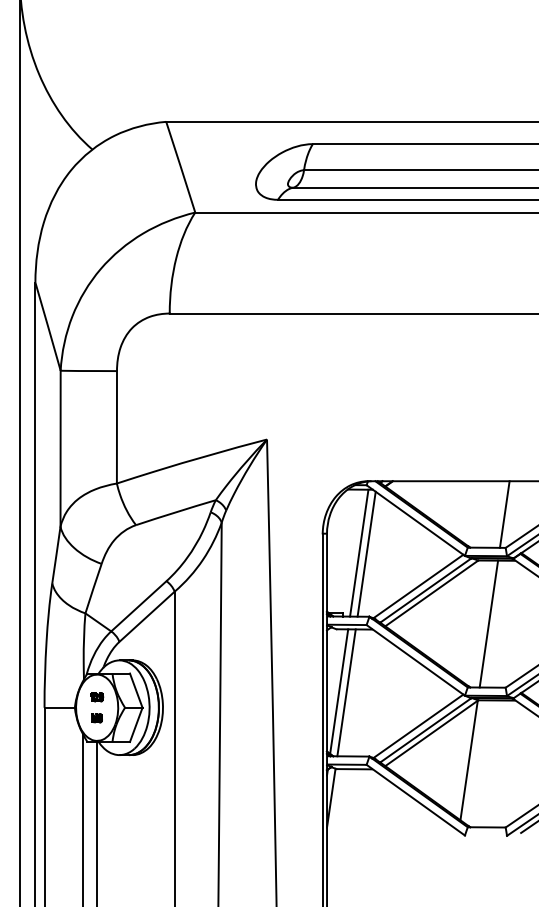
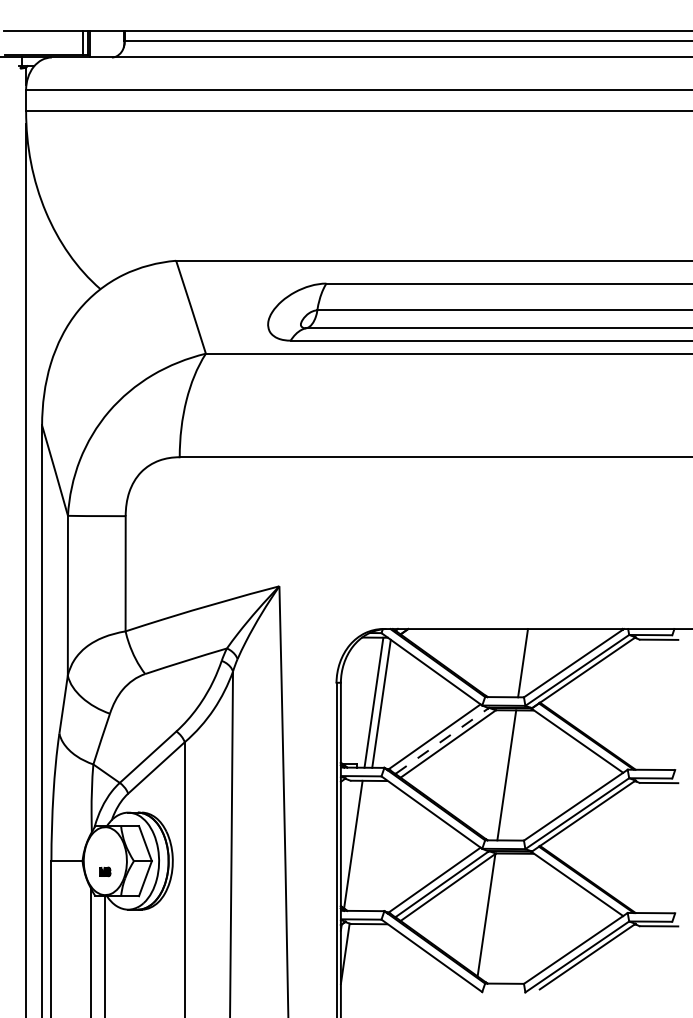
line: (425, 590) -> (441, 741), solid -> dashed
line: (346, 692) -> (360, 845), removed
part: (97, 697) -> (105, 850), removed

